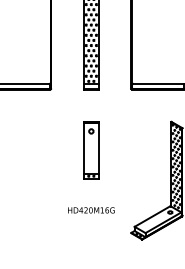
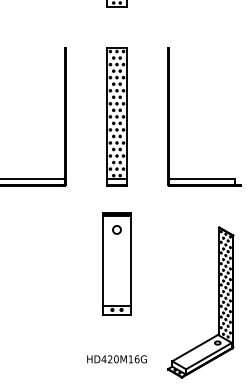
part: (90, 150) -> (116, 263), size x1.4
text: (90, 210) -> (116, 359), moved

